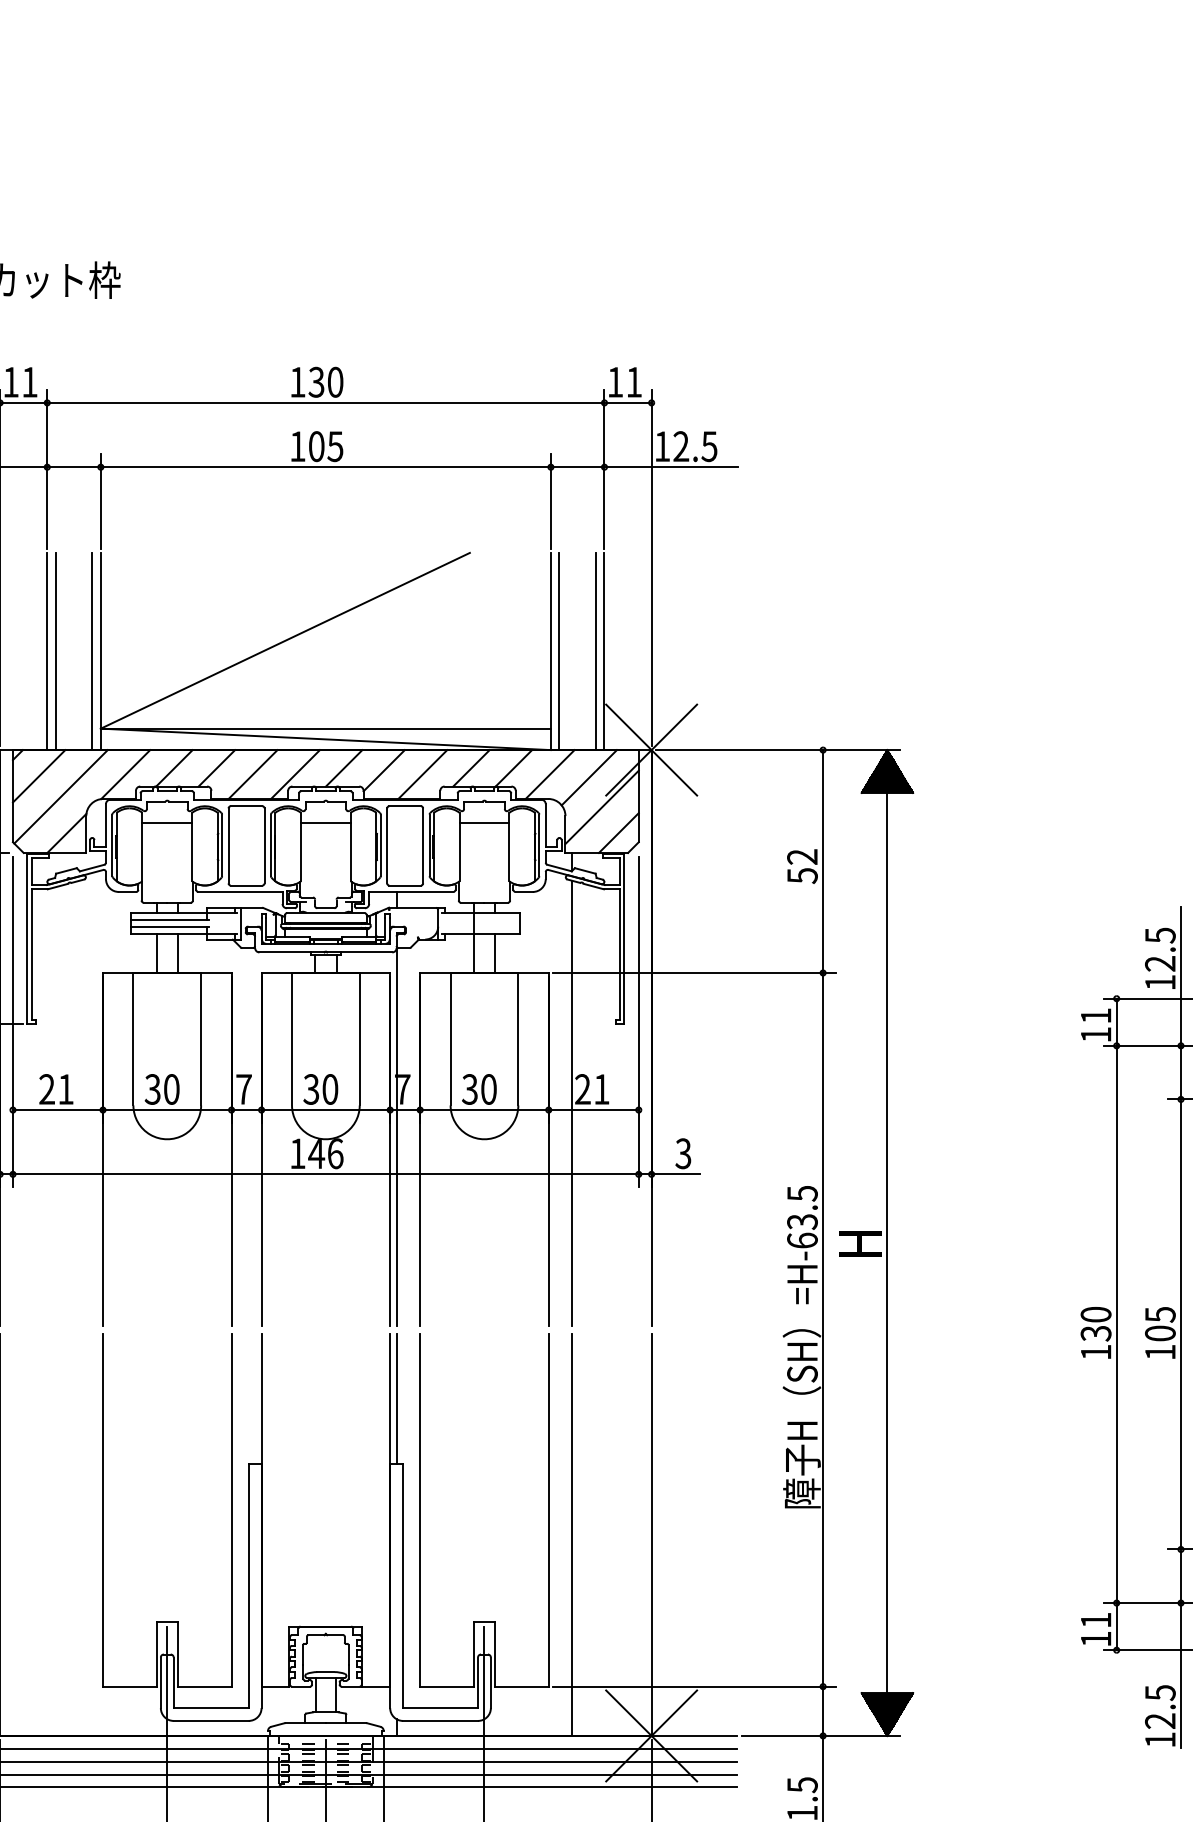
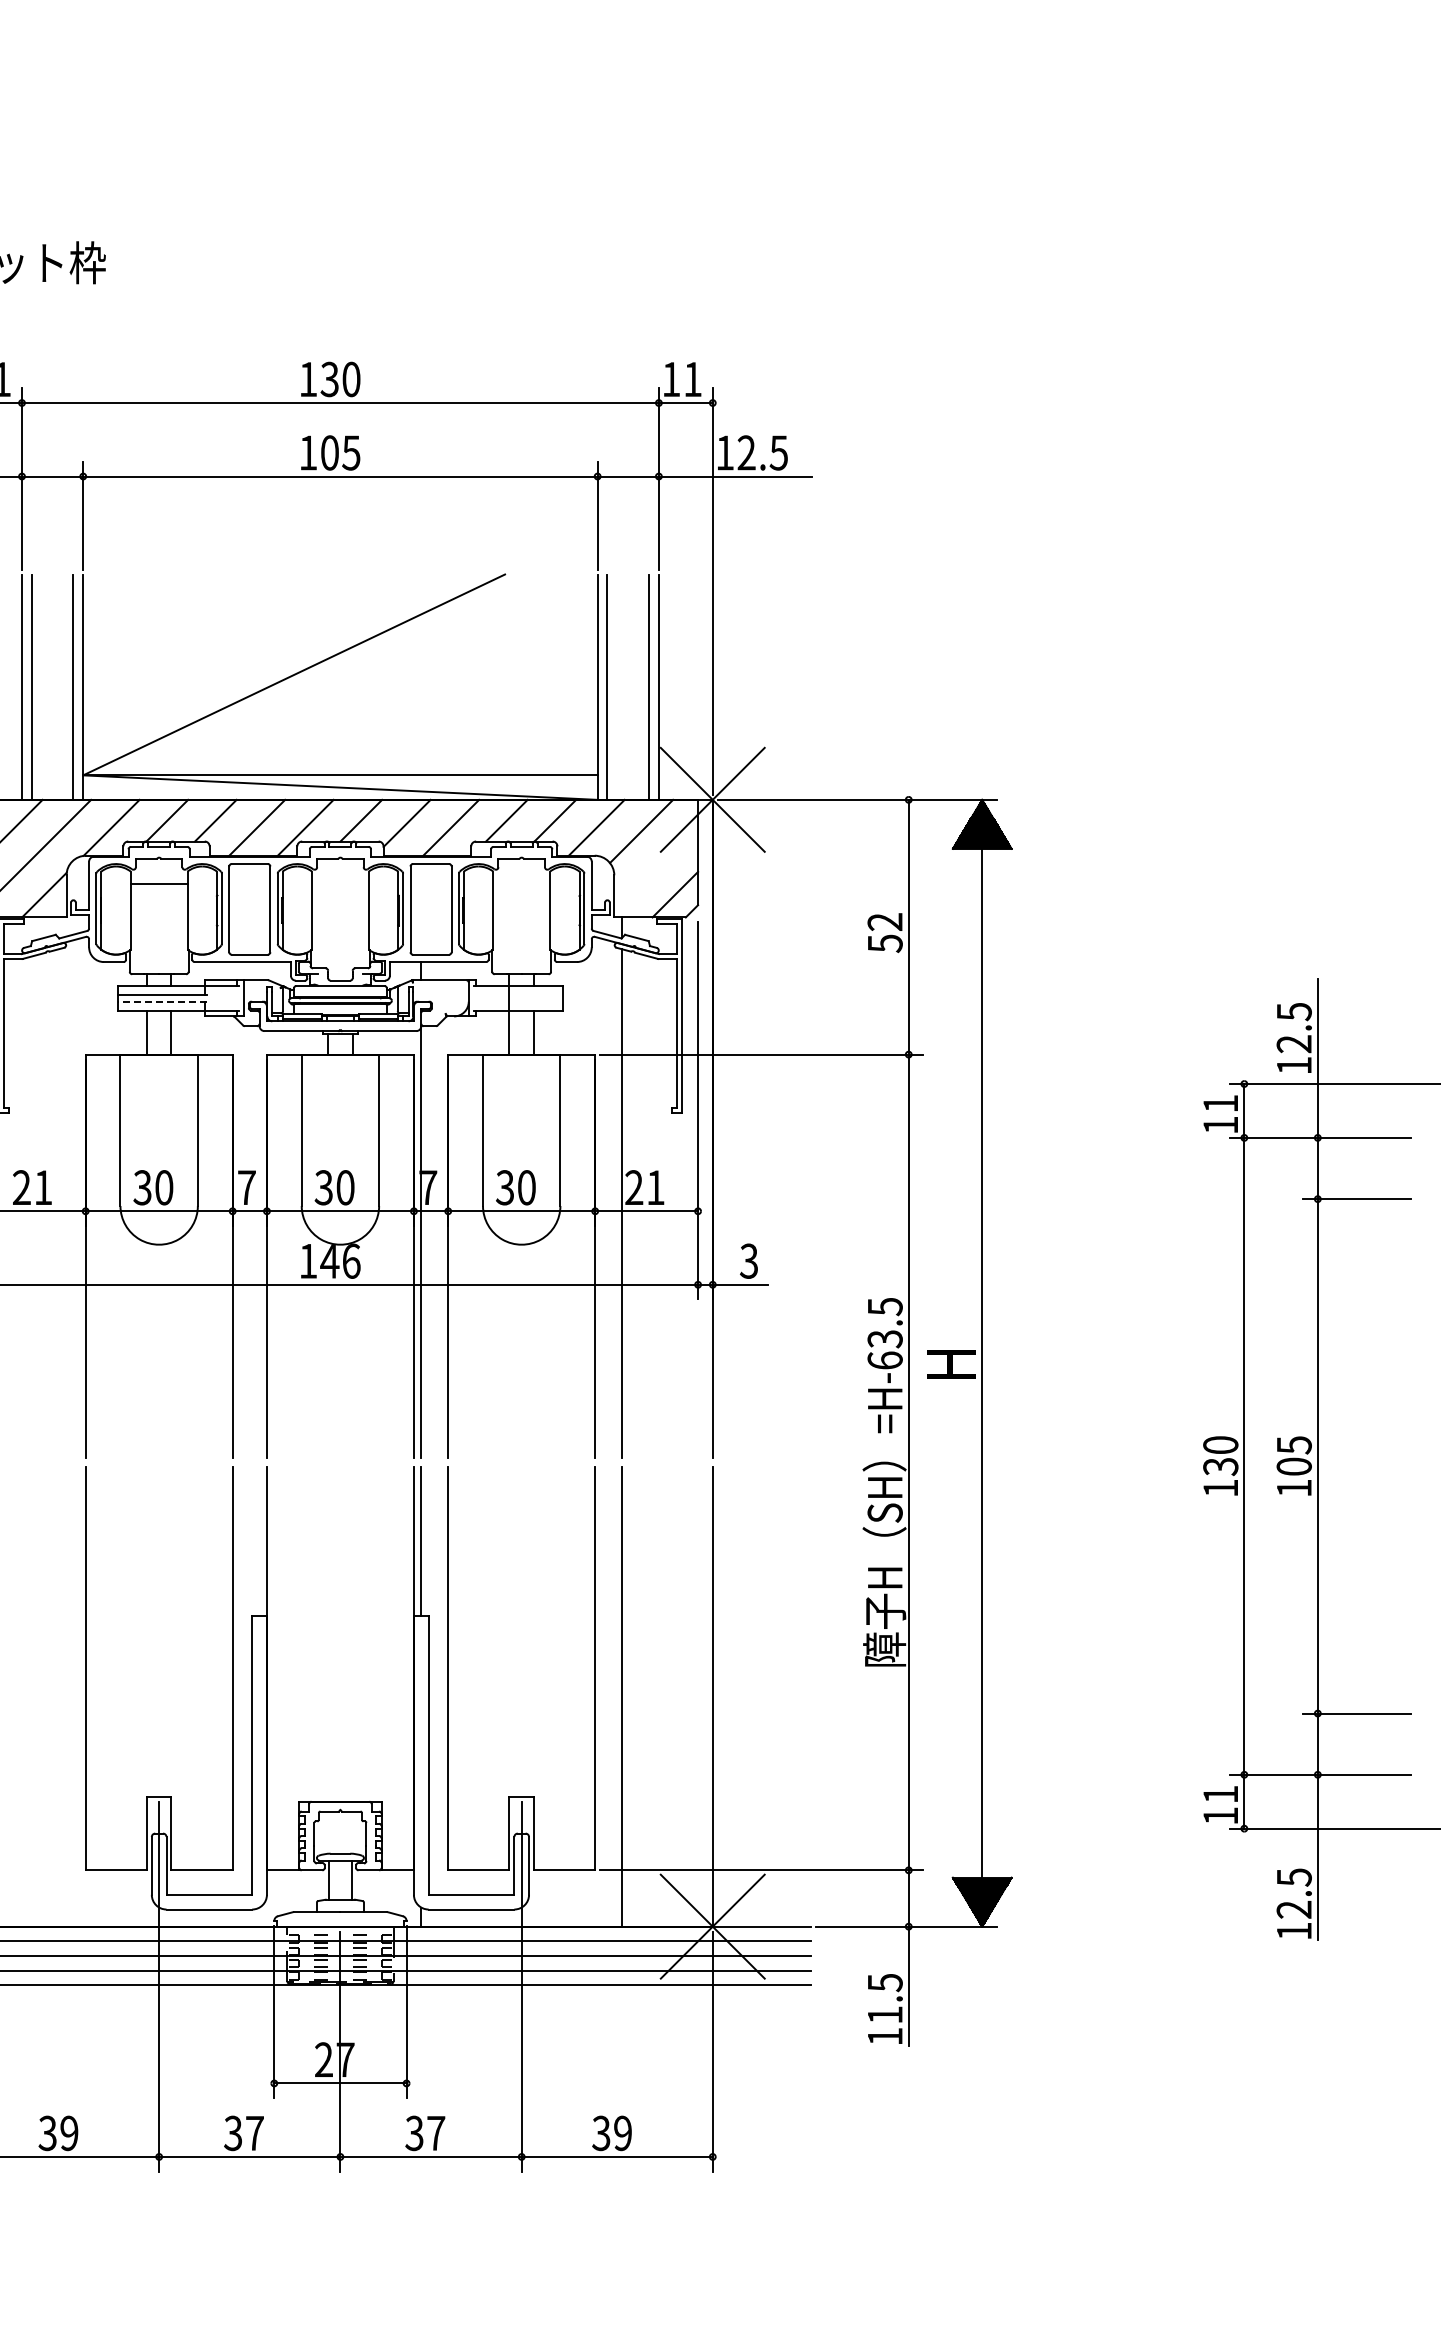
line: (602, 807) -> (656, 865), removed
line: (325, 823) -> (340, 883), removed
line: (484, 823) -> (521, 883), removed
line: (170, 926) -> (162, 1001), solid -> dashed

